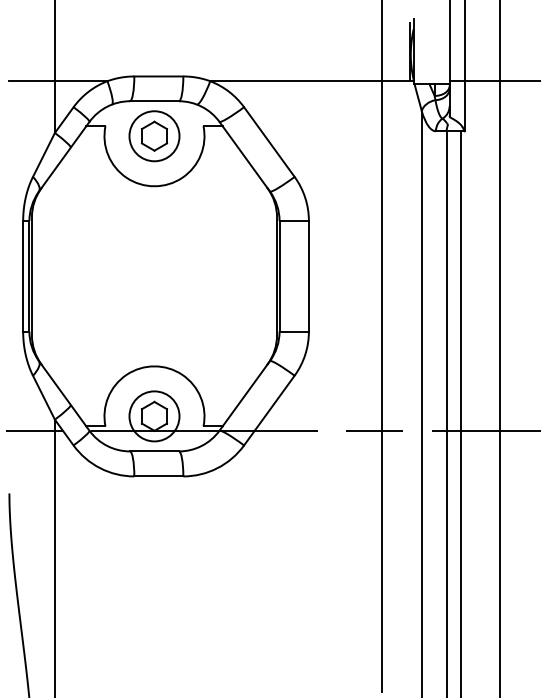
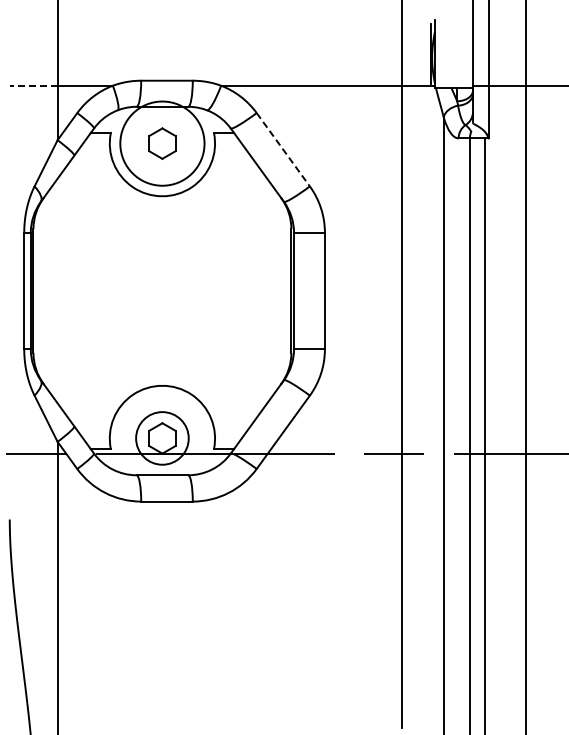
line: (31, 81) -> (33, 85), solid -> dashed
circle: (154, 136) -> (162, 143), size x1.6
line: (269, 142) -> (283, 150), solid -> dashed

